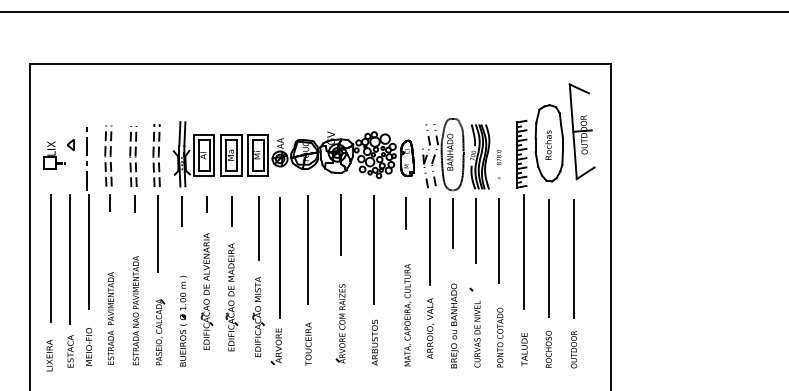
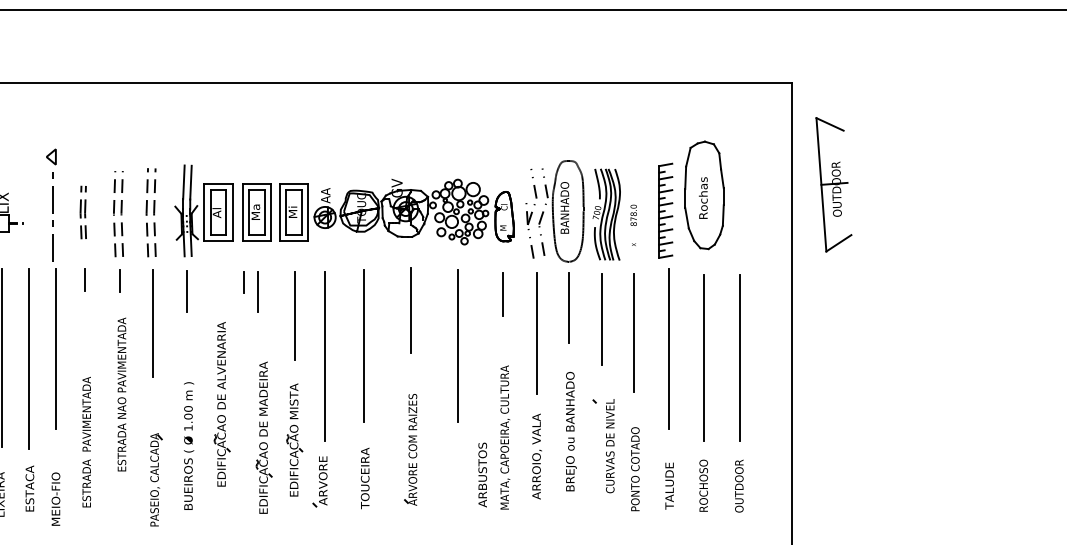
part: (581, 131) -> (832, 184), moved
part: (70, 144) -> (50, 156), moved
part: (108, 155) -> (83, 212), size x0.6
line: (206, 204) -> (242, 281), moved
part: (231, 297) -> (263, 438), moved
text: (135, 310) -> (121, 394), moved
text: (454, 325) -> (570, 431), moved
part: (160, 332) -> (156, 480), moved
text: (477, 333) -> (610, 445), moved
text: (374, 342) -> (482, 474), moved
text: (89, 346) -> (56, 498), moved

